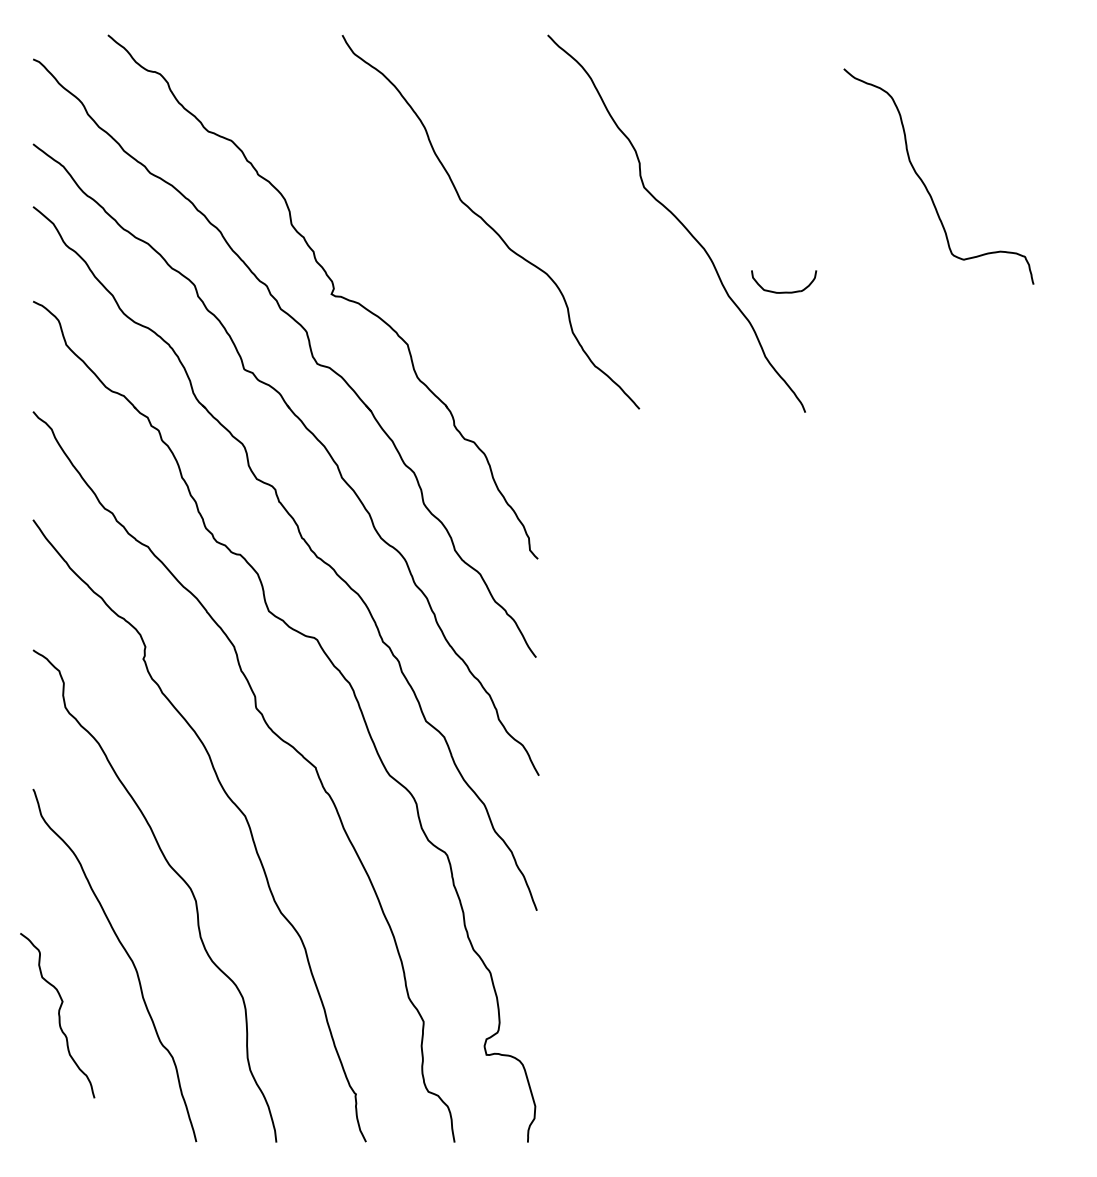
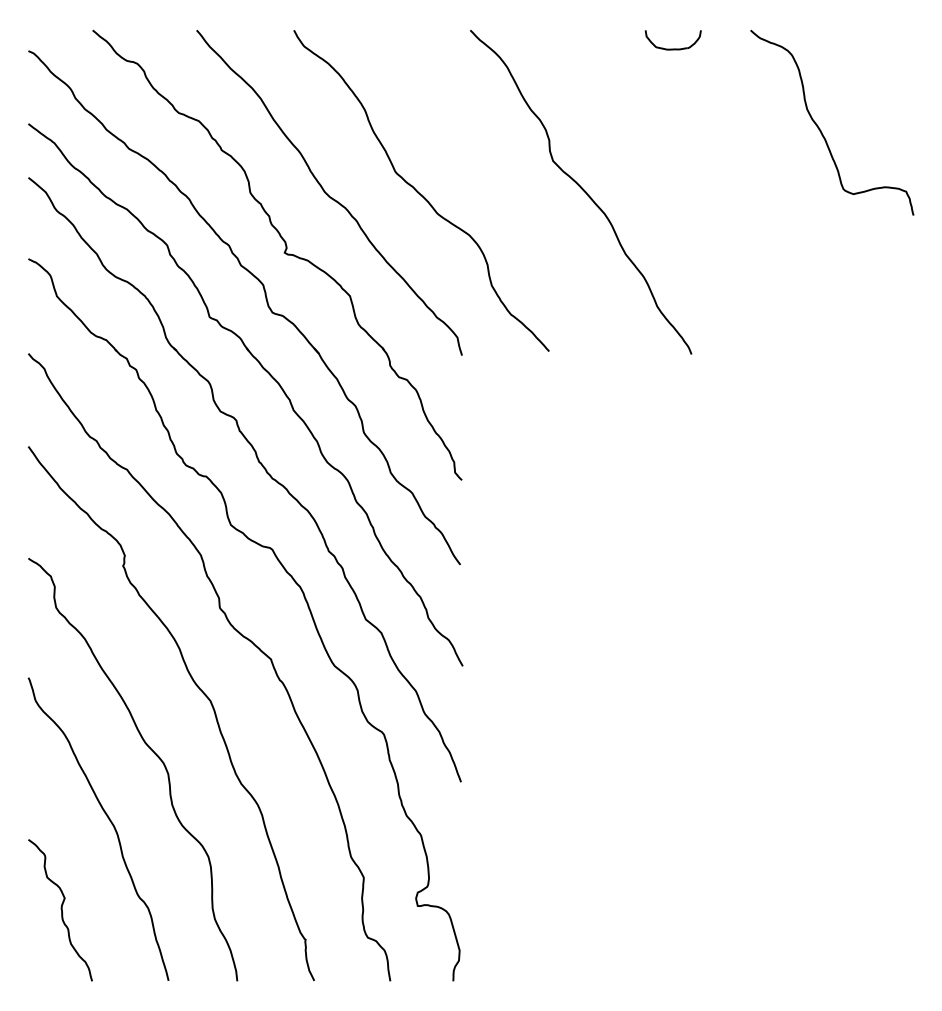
curve: (925, 183) -> (820, 128), moved
curve: (381, 225) -> (327, 193), added
part: (783, 291) -> (672, 48), moved
curve: (57, 1014) -> (60, 909), moved

